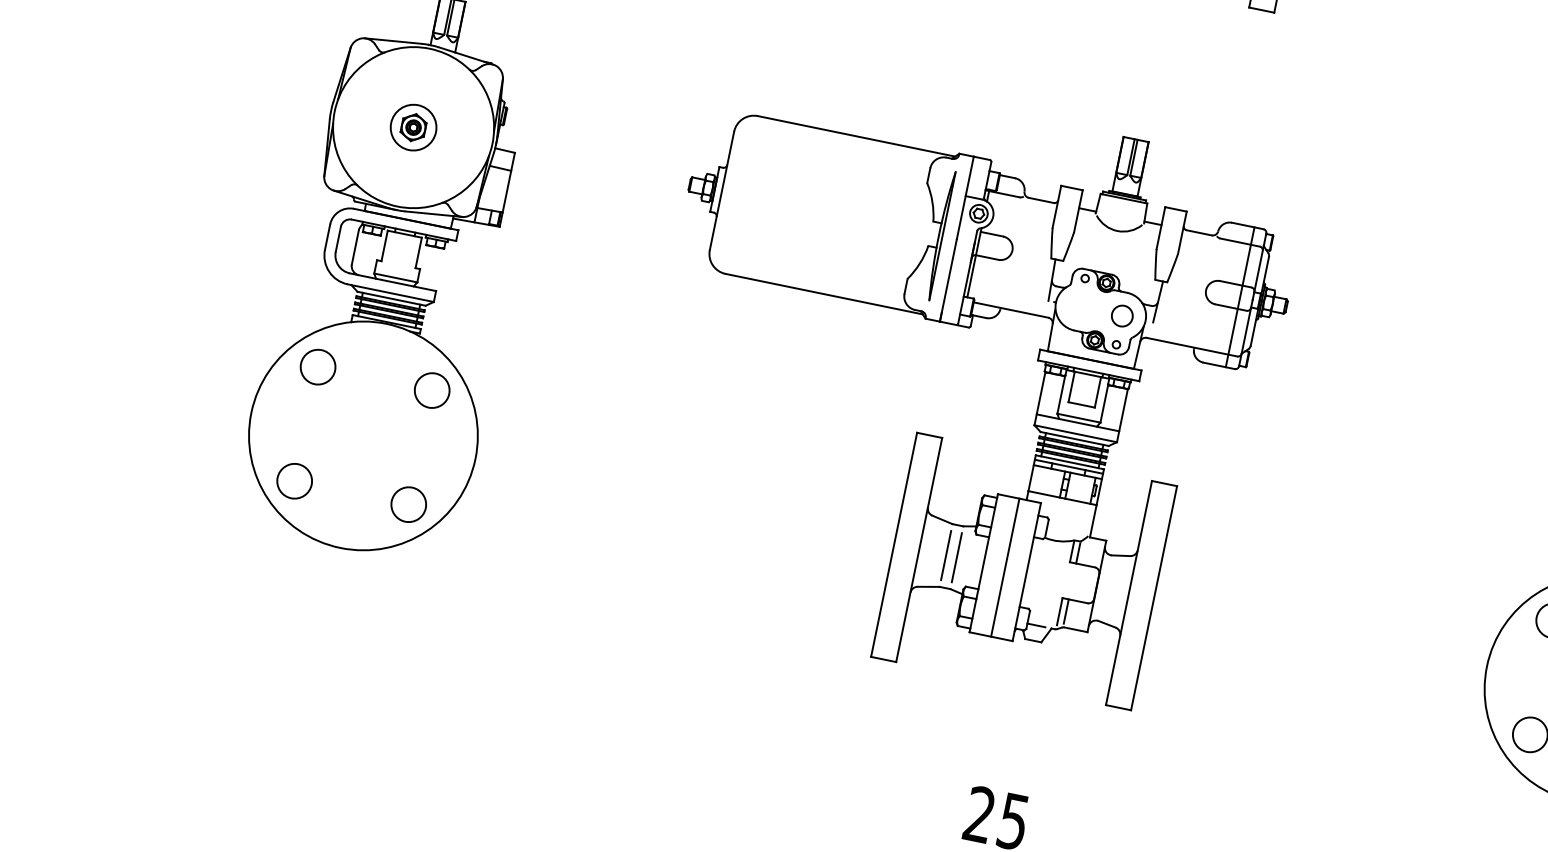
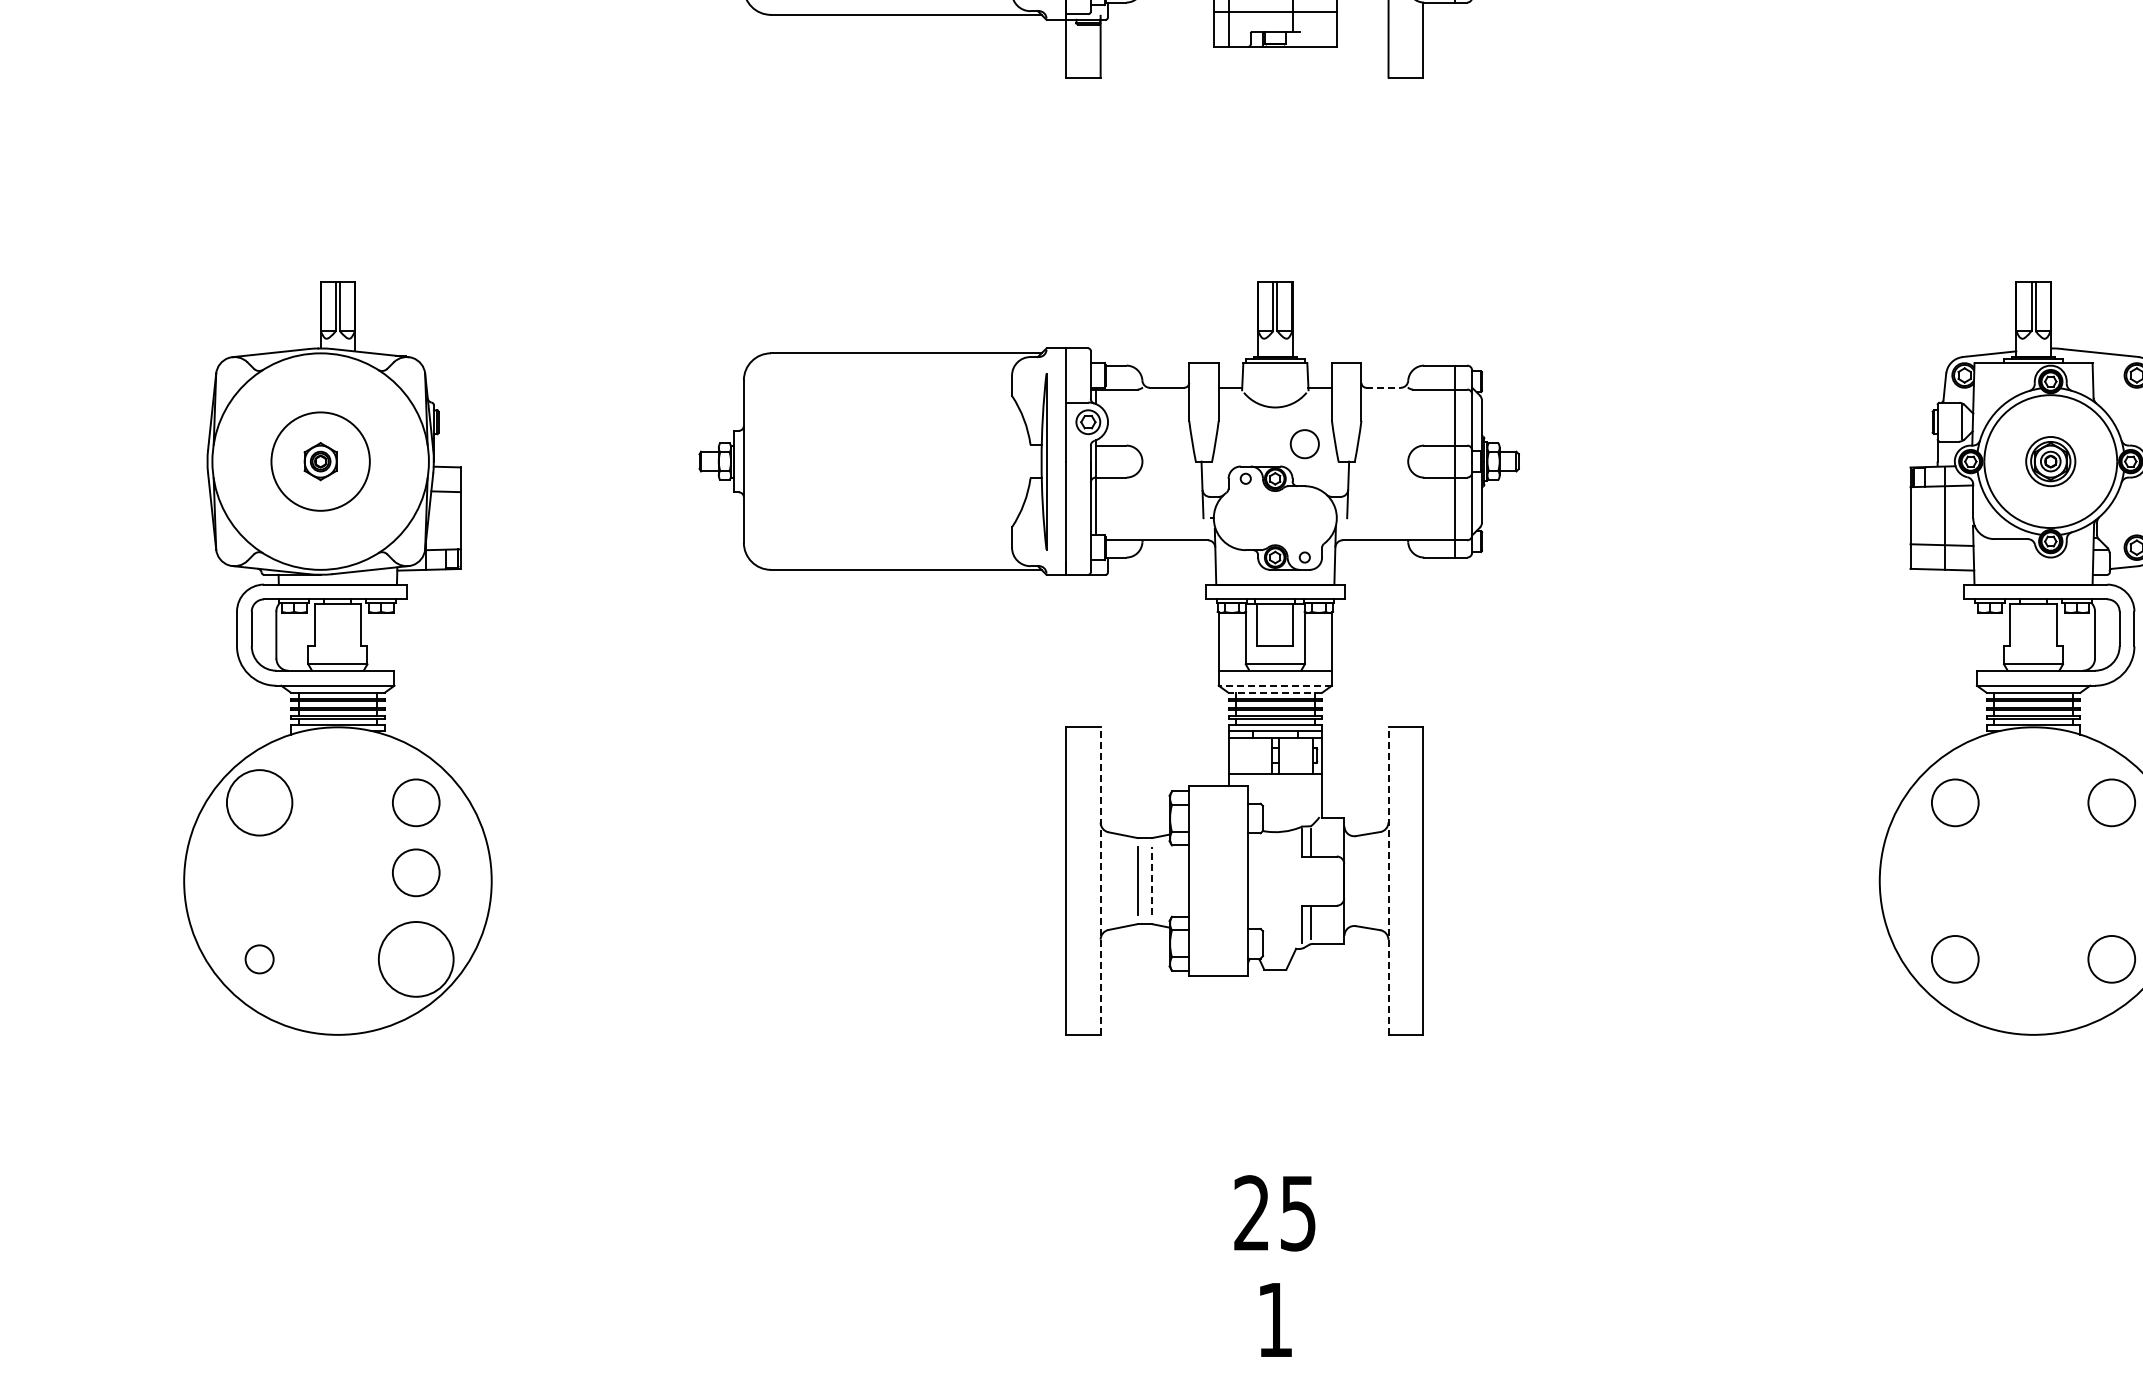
circle: (413, 127) -> (320, 461), size x1.6
line: (1199, 232) -> (1384, 387), solid -> dashed
circle: (1122, 316) -> (1304, 444), moved
circle: (318, 366) -> (259, 802), size x1.4
line: (1075, 433) -> (1275, 685), solid -> dashed
line: (1074, 438) -> (1275, 692), solid -> dashed
circle: (421, 441) -> (416, 872), added
circle: (294, 481) -> (259, 959), size x0.6
circle: (408, 504) -> (415, 959), size x1.6
line: (919, 550) -> (1100, 881), solid -> dashed
line: (956, 558) -> (1152, 881), solid -> dashed
line: (1005, 567) -> (1218, 880), removed
line: (1128, 593) -> (1388, 881), solid -> dashed
line: (1036, 625) -> (1275, 948), removed

